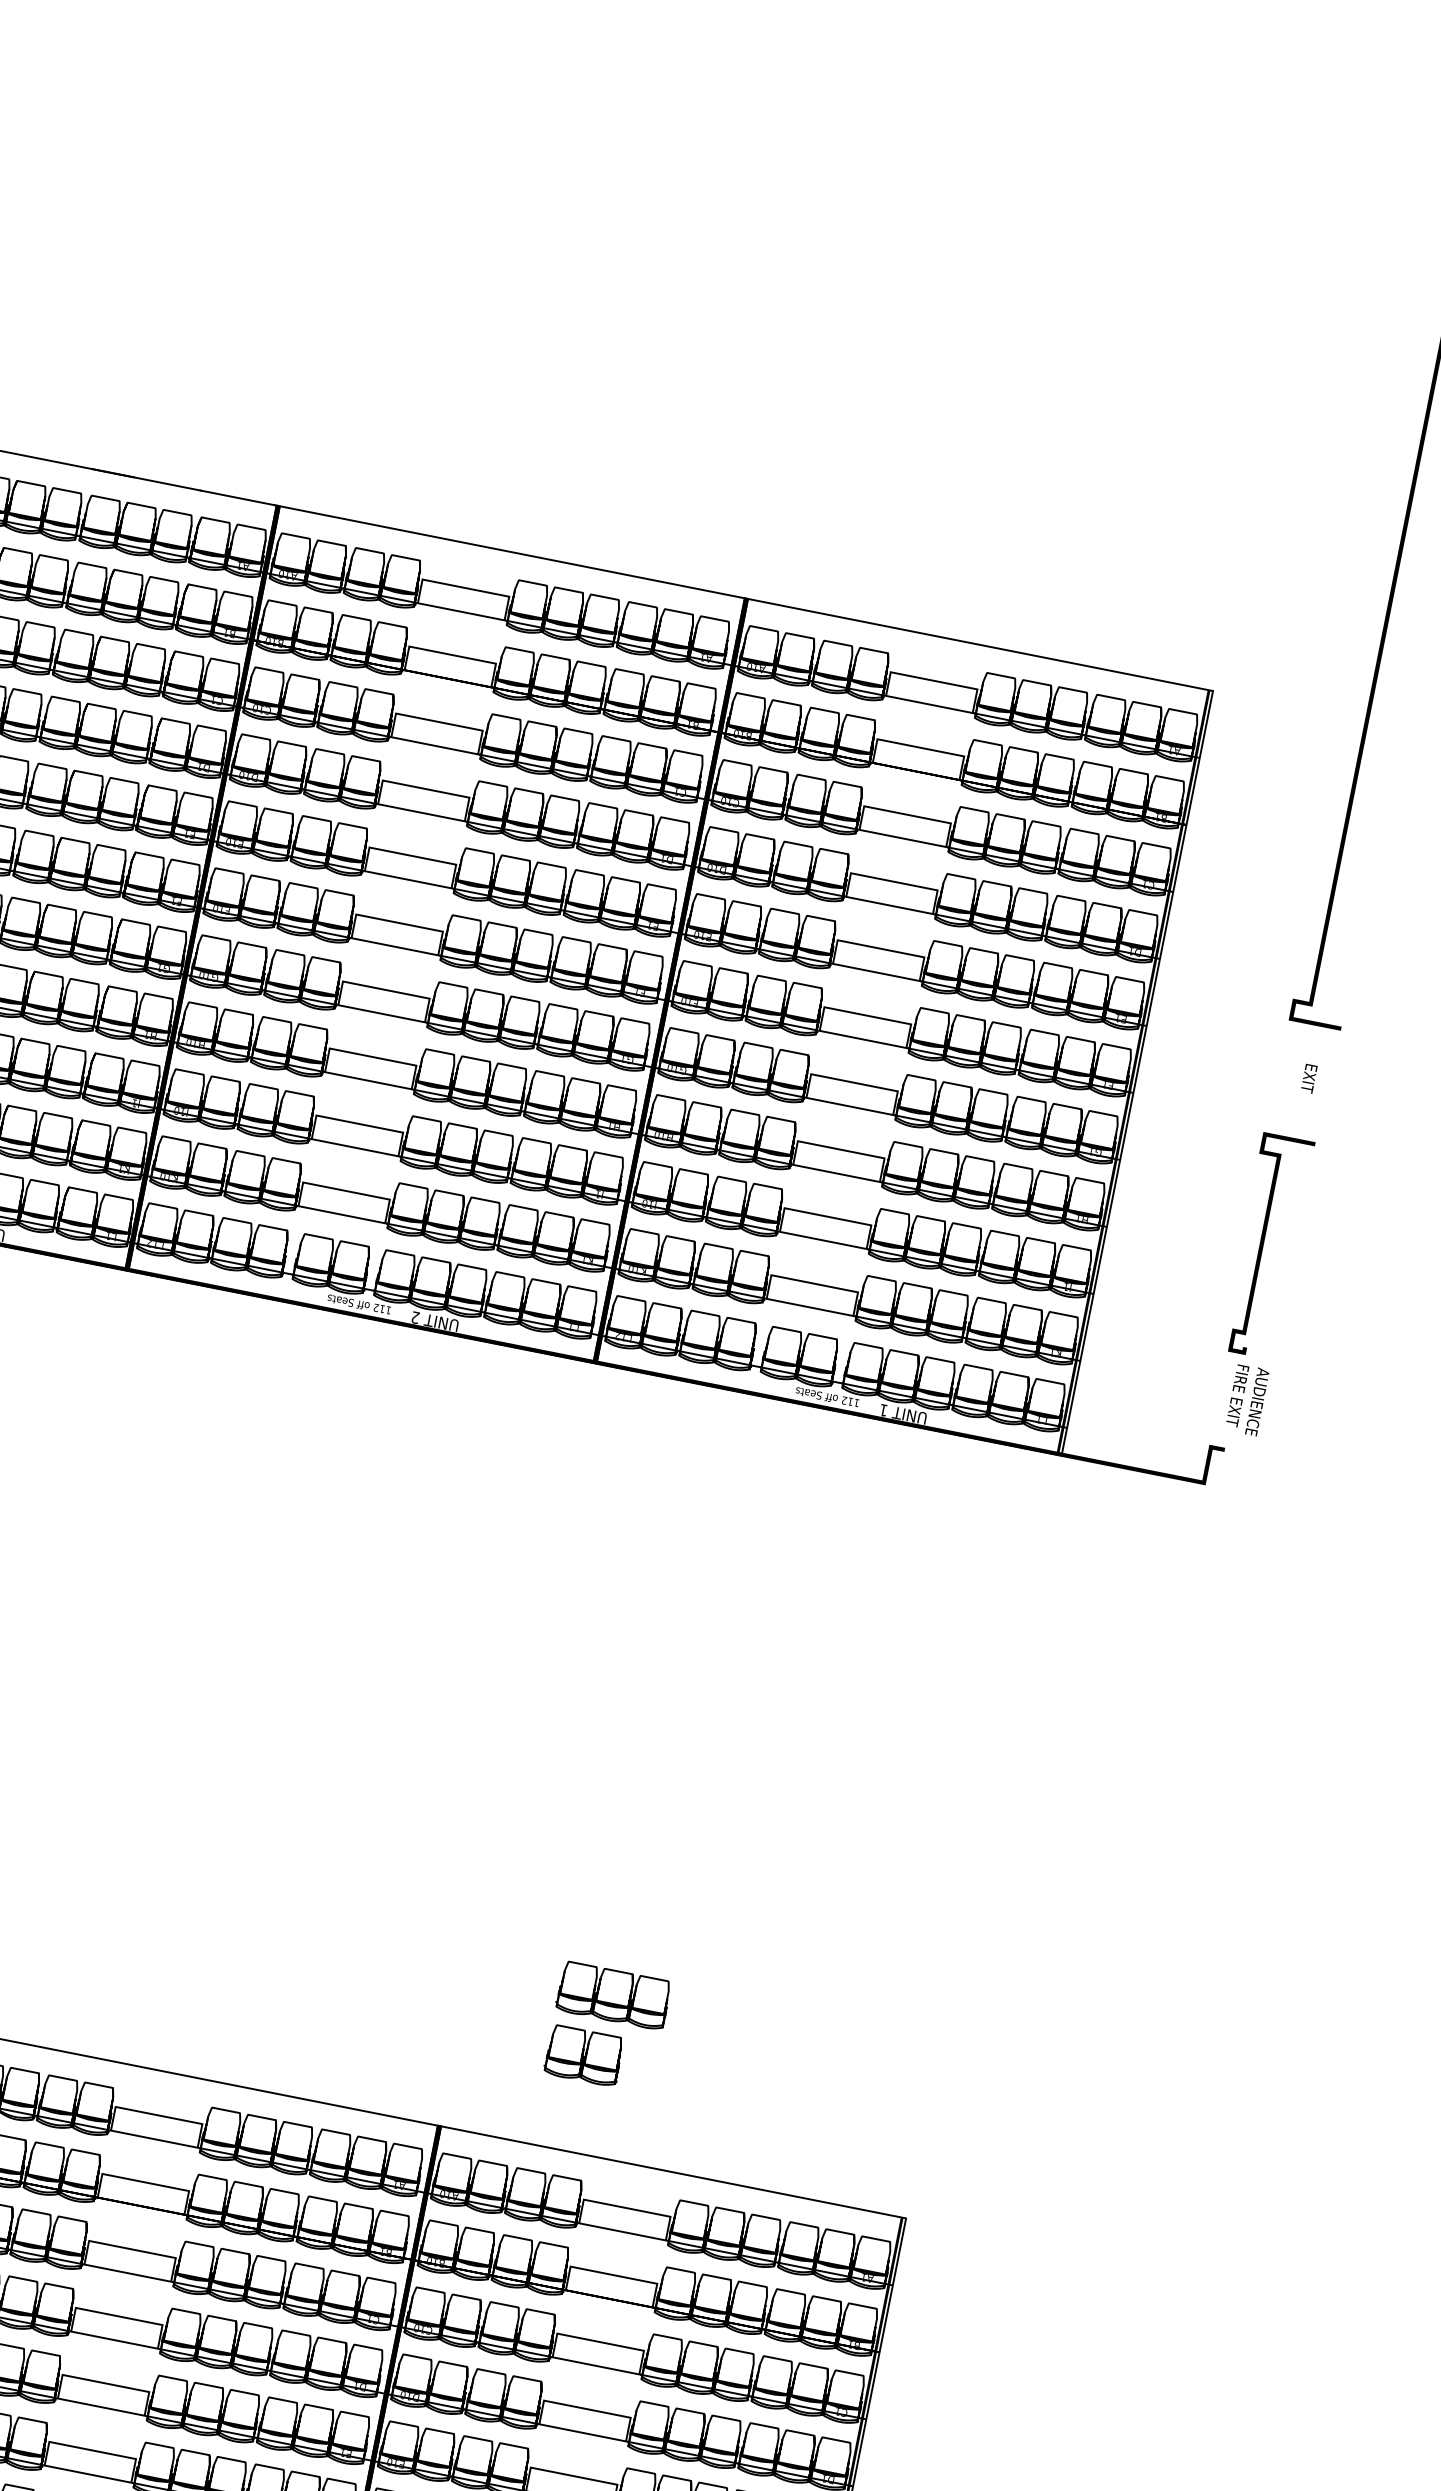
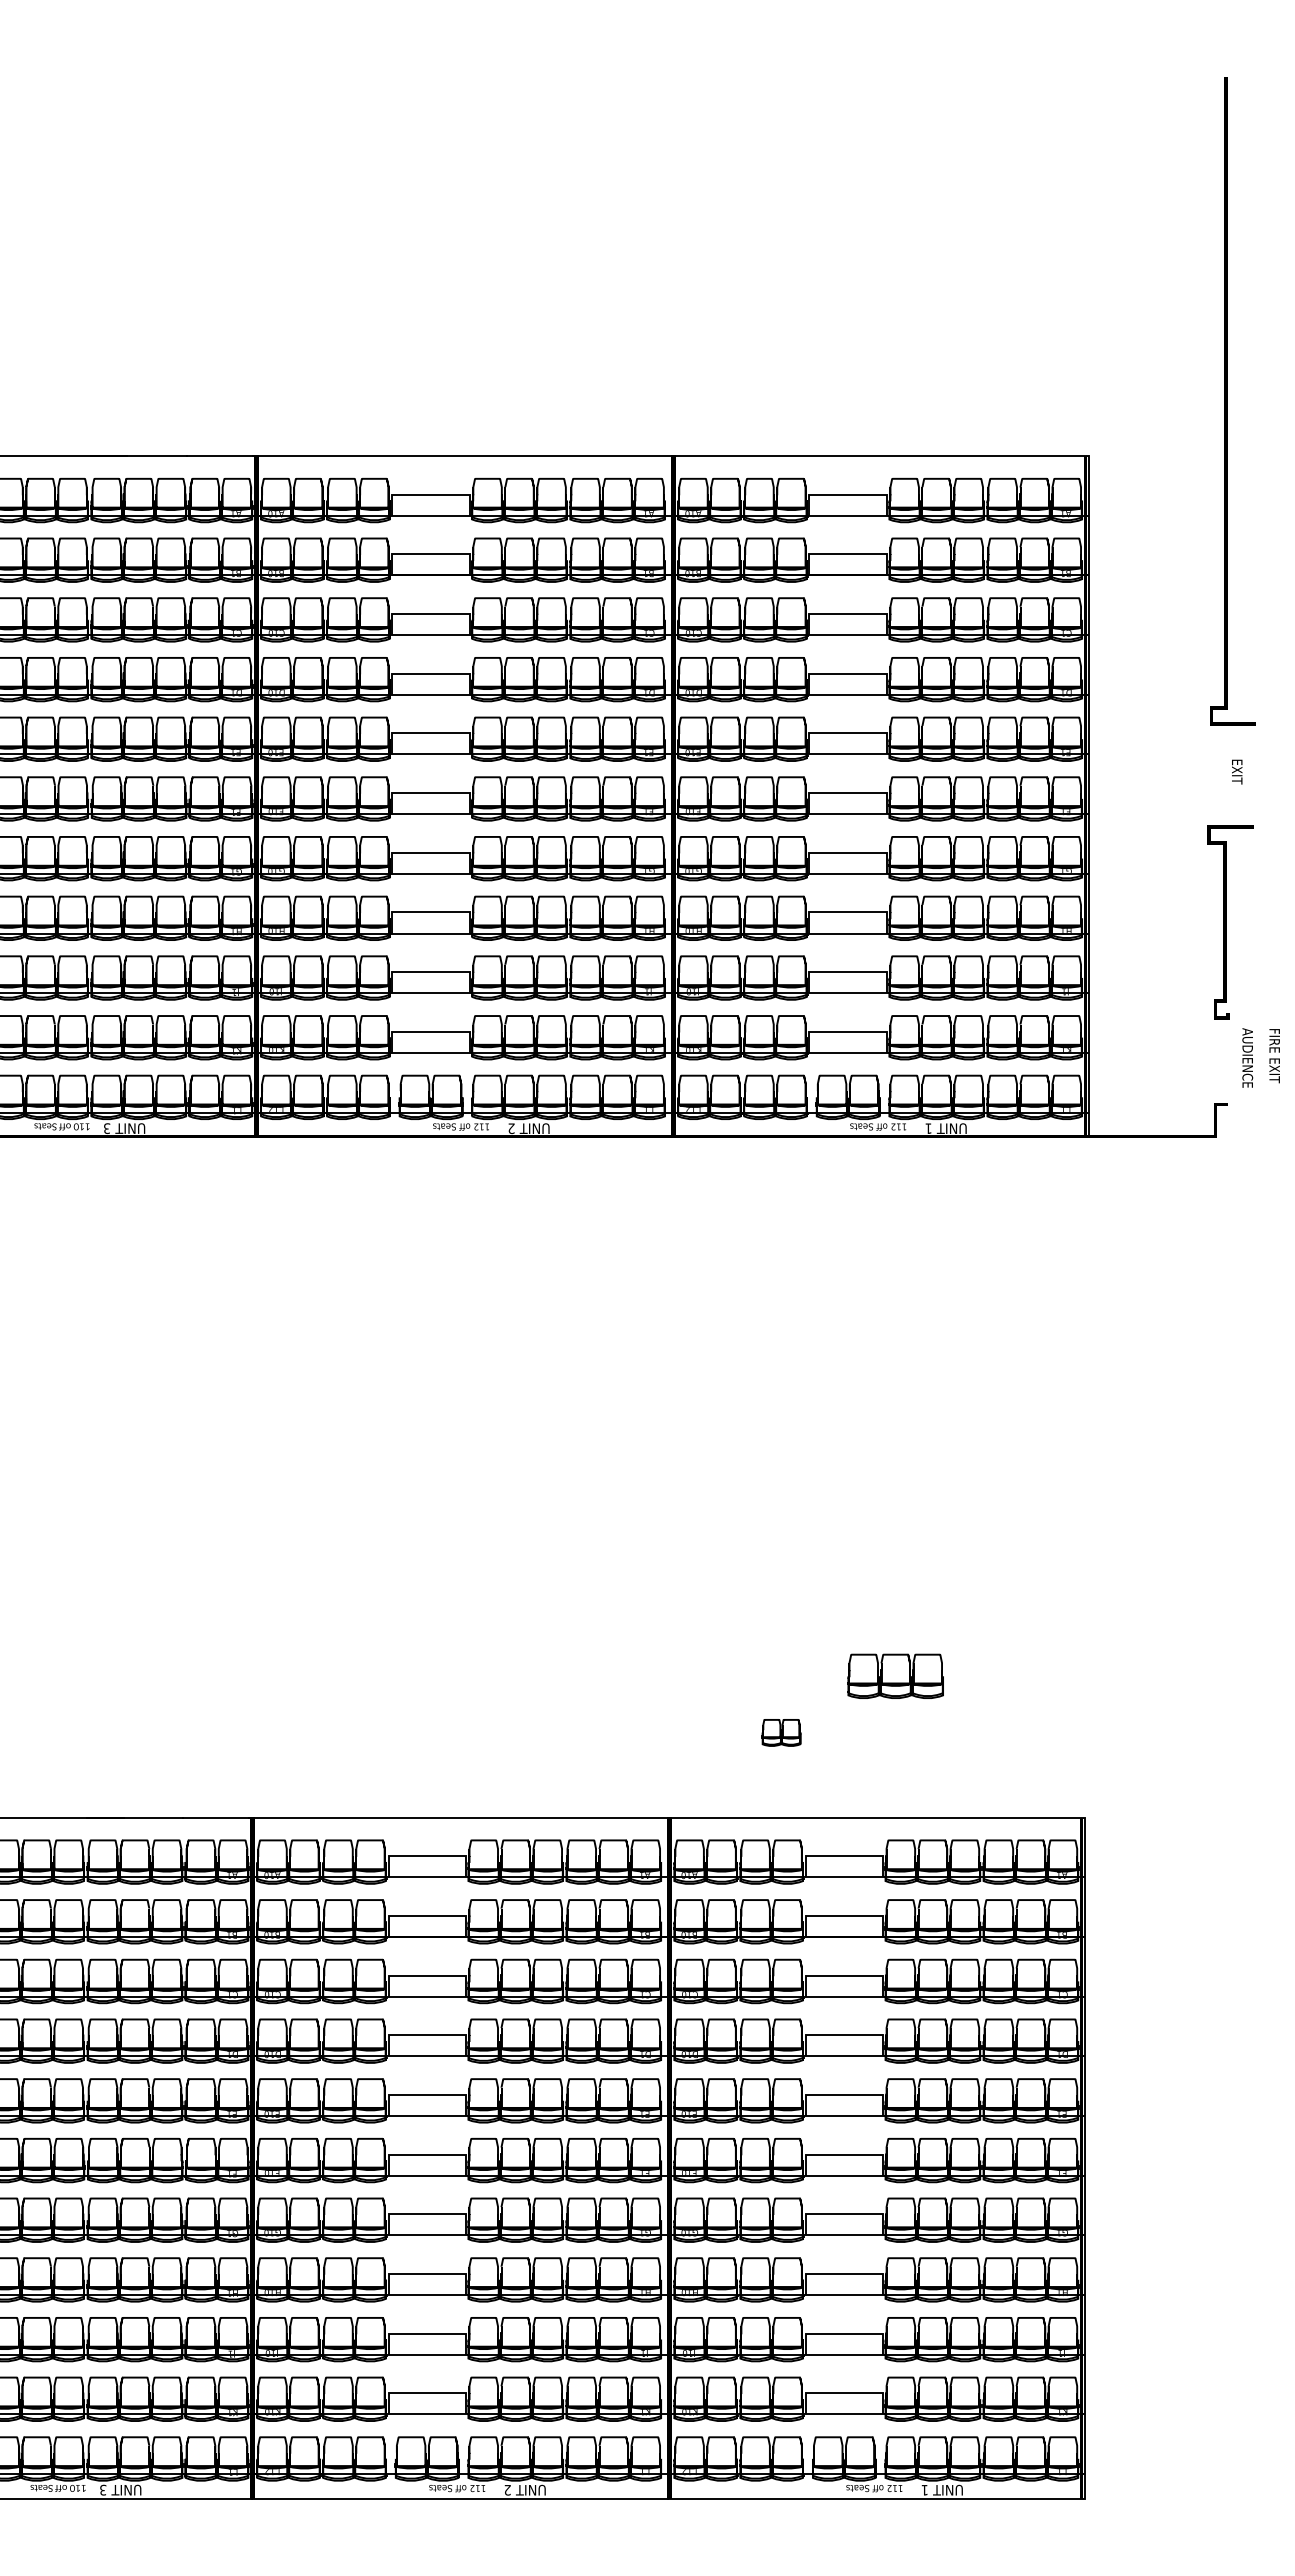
text: (1237, 1396) -> (1274, 1056), moved
part: (613, 1994) -> (895, 1675), moved
part: (584, 2055) -> (781, 1732), size x0.6

